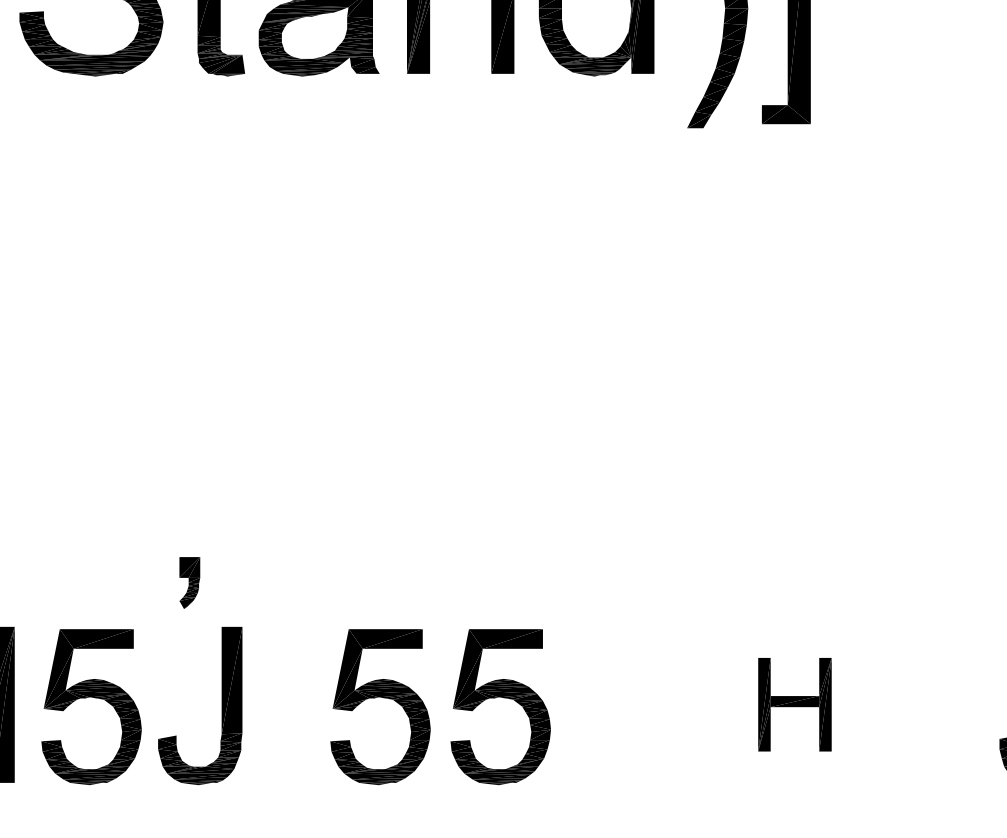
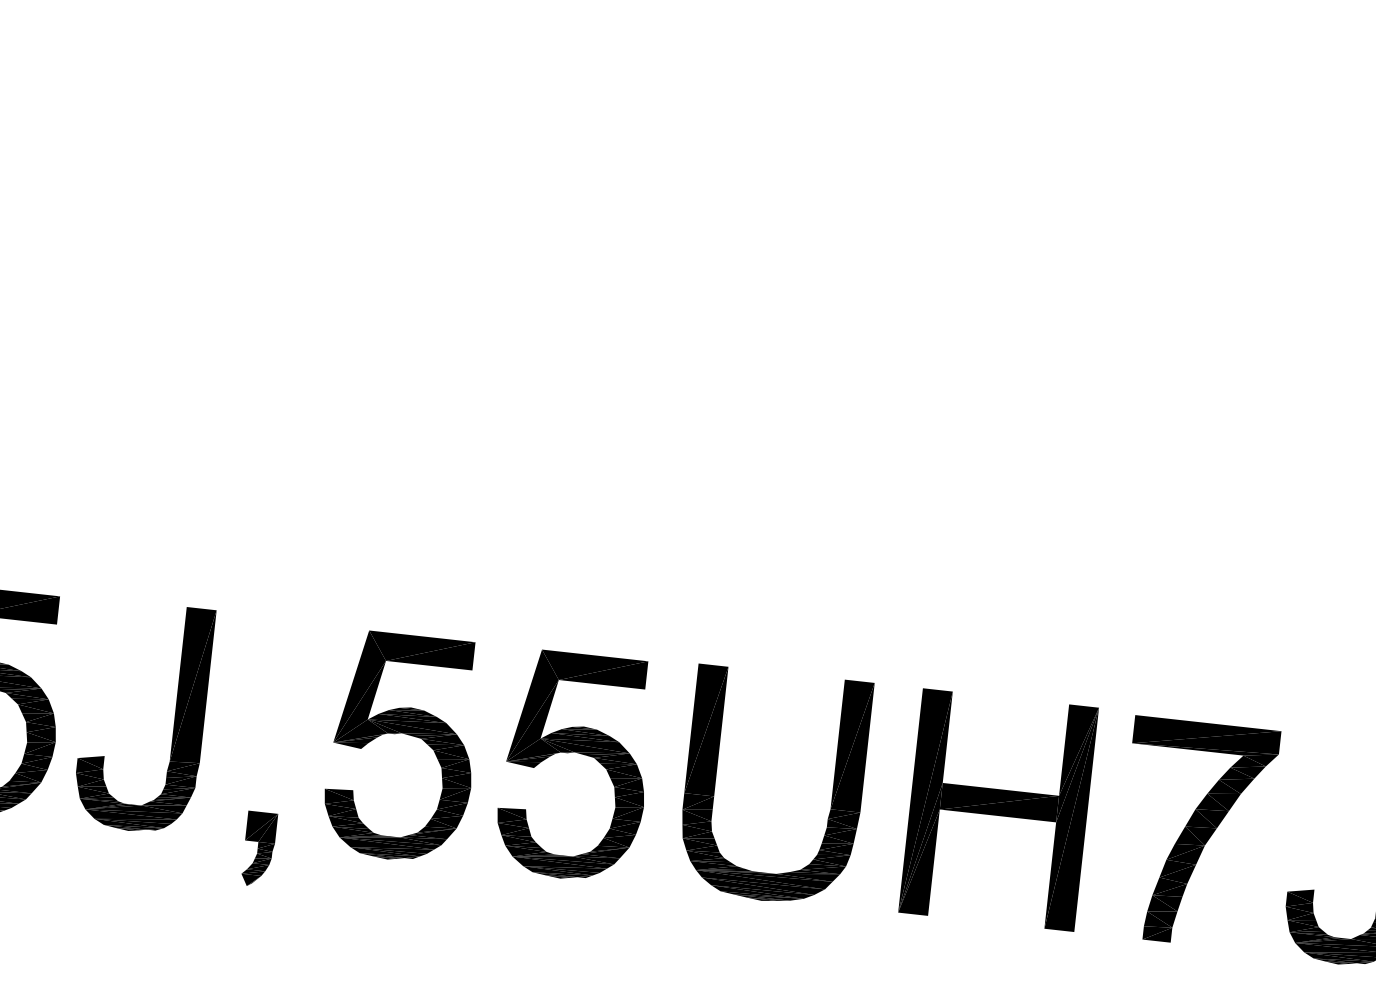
part: (189, 582) -> (258, 848), moved
part: (794, 704) -> (998, 809), size x1.67
part: (598, 705) -> (716, 779), added
part: (932, 705) -> (1196, 832), added

